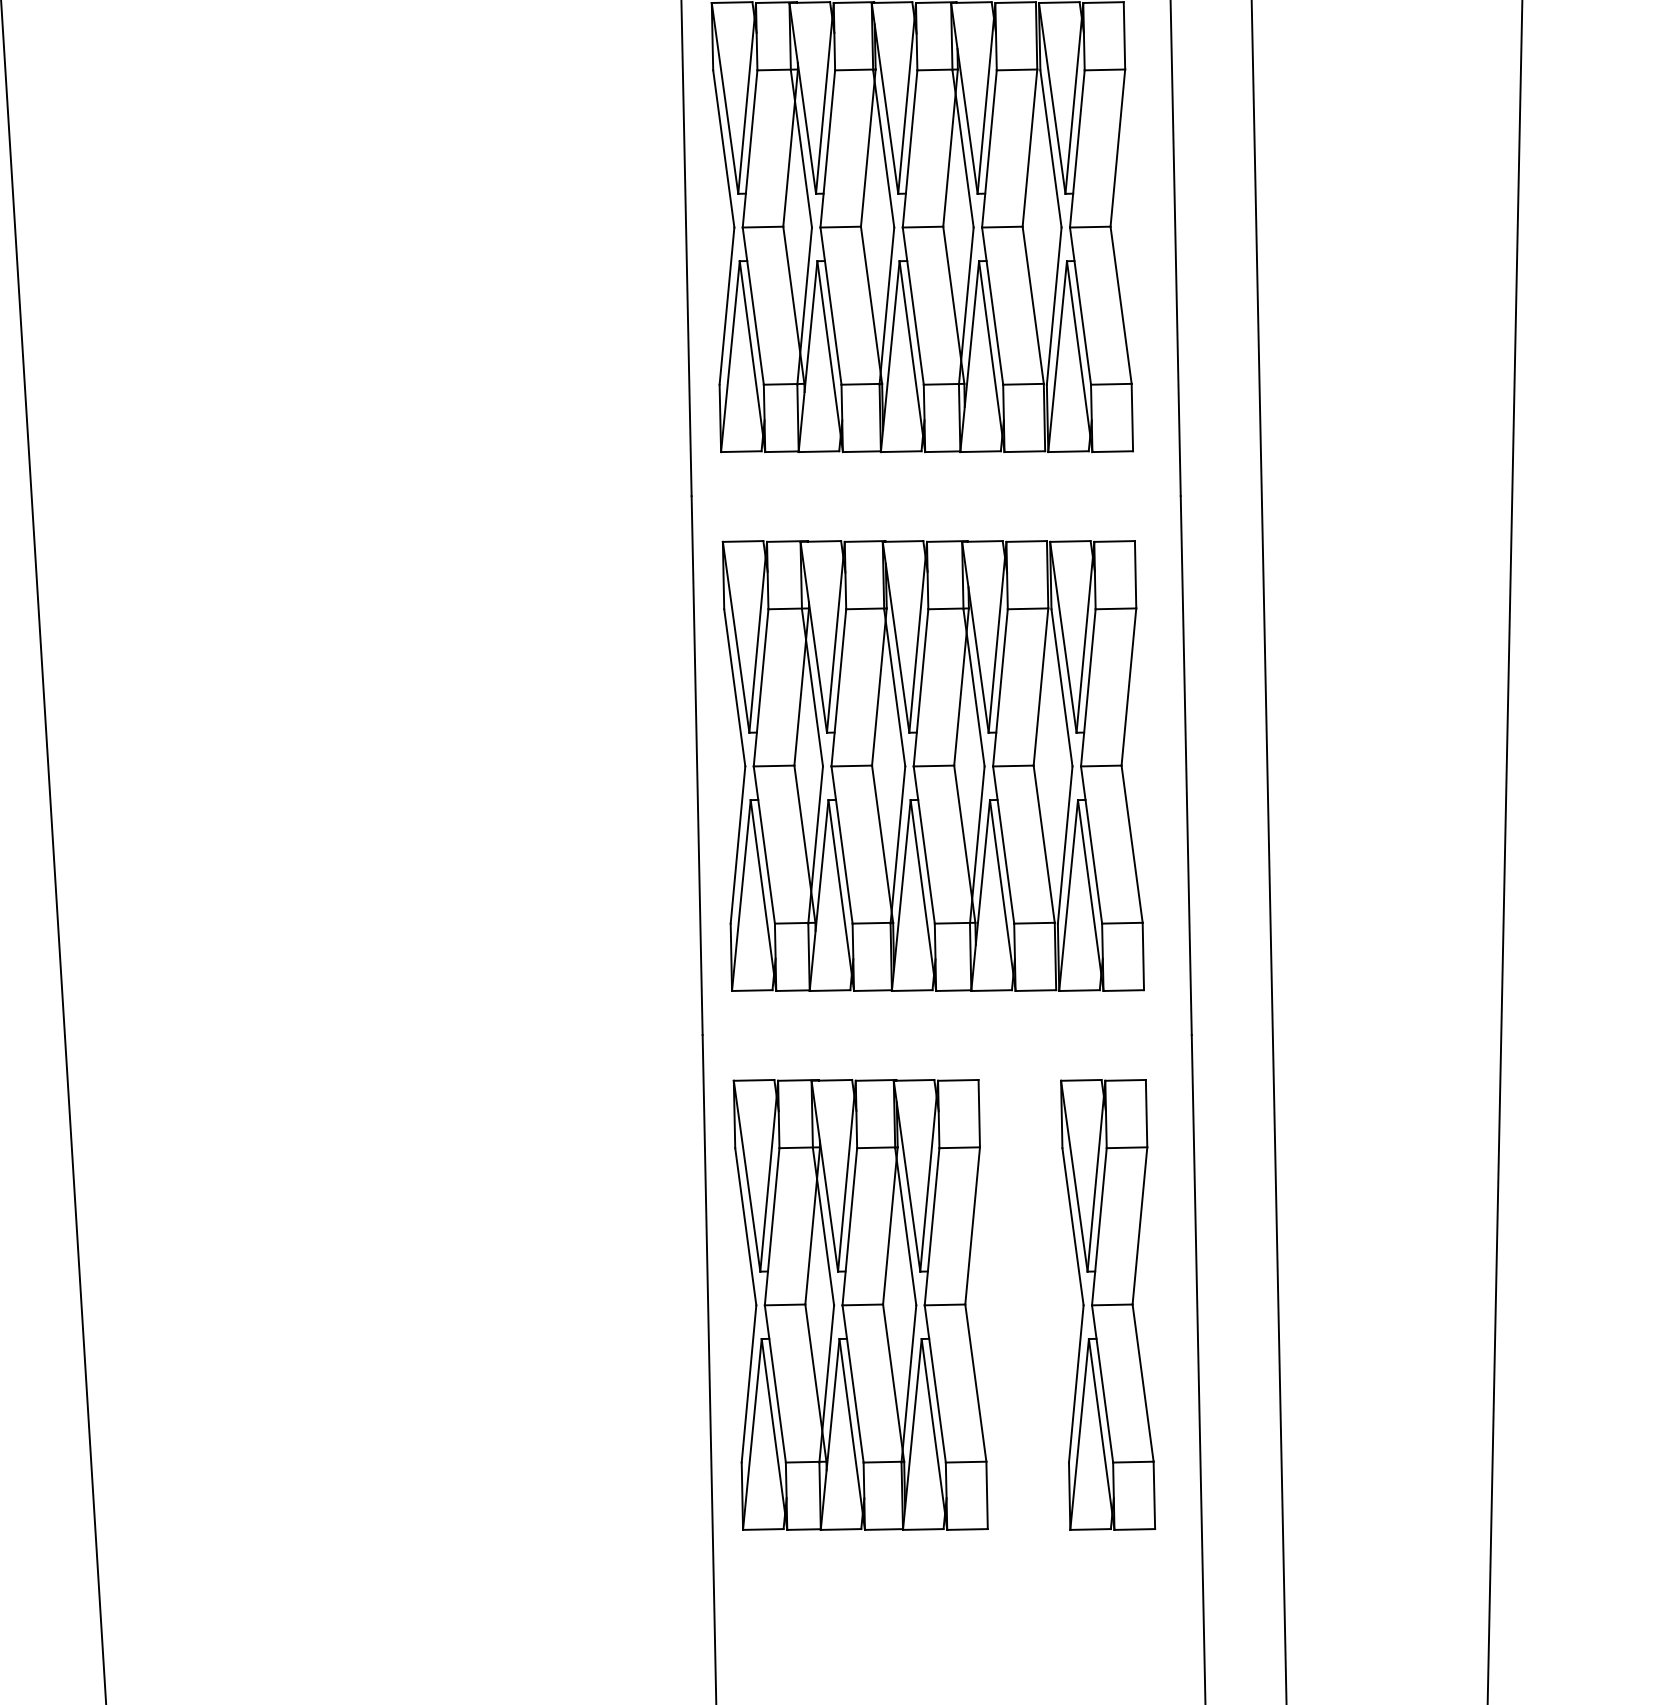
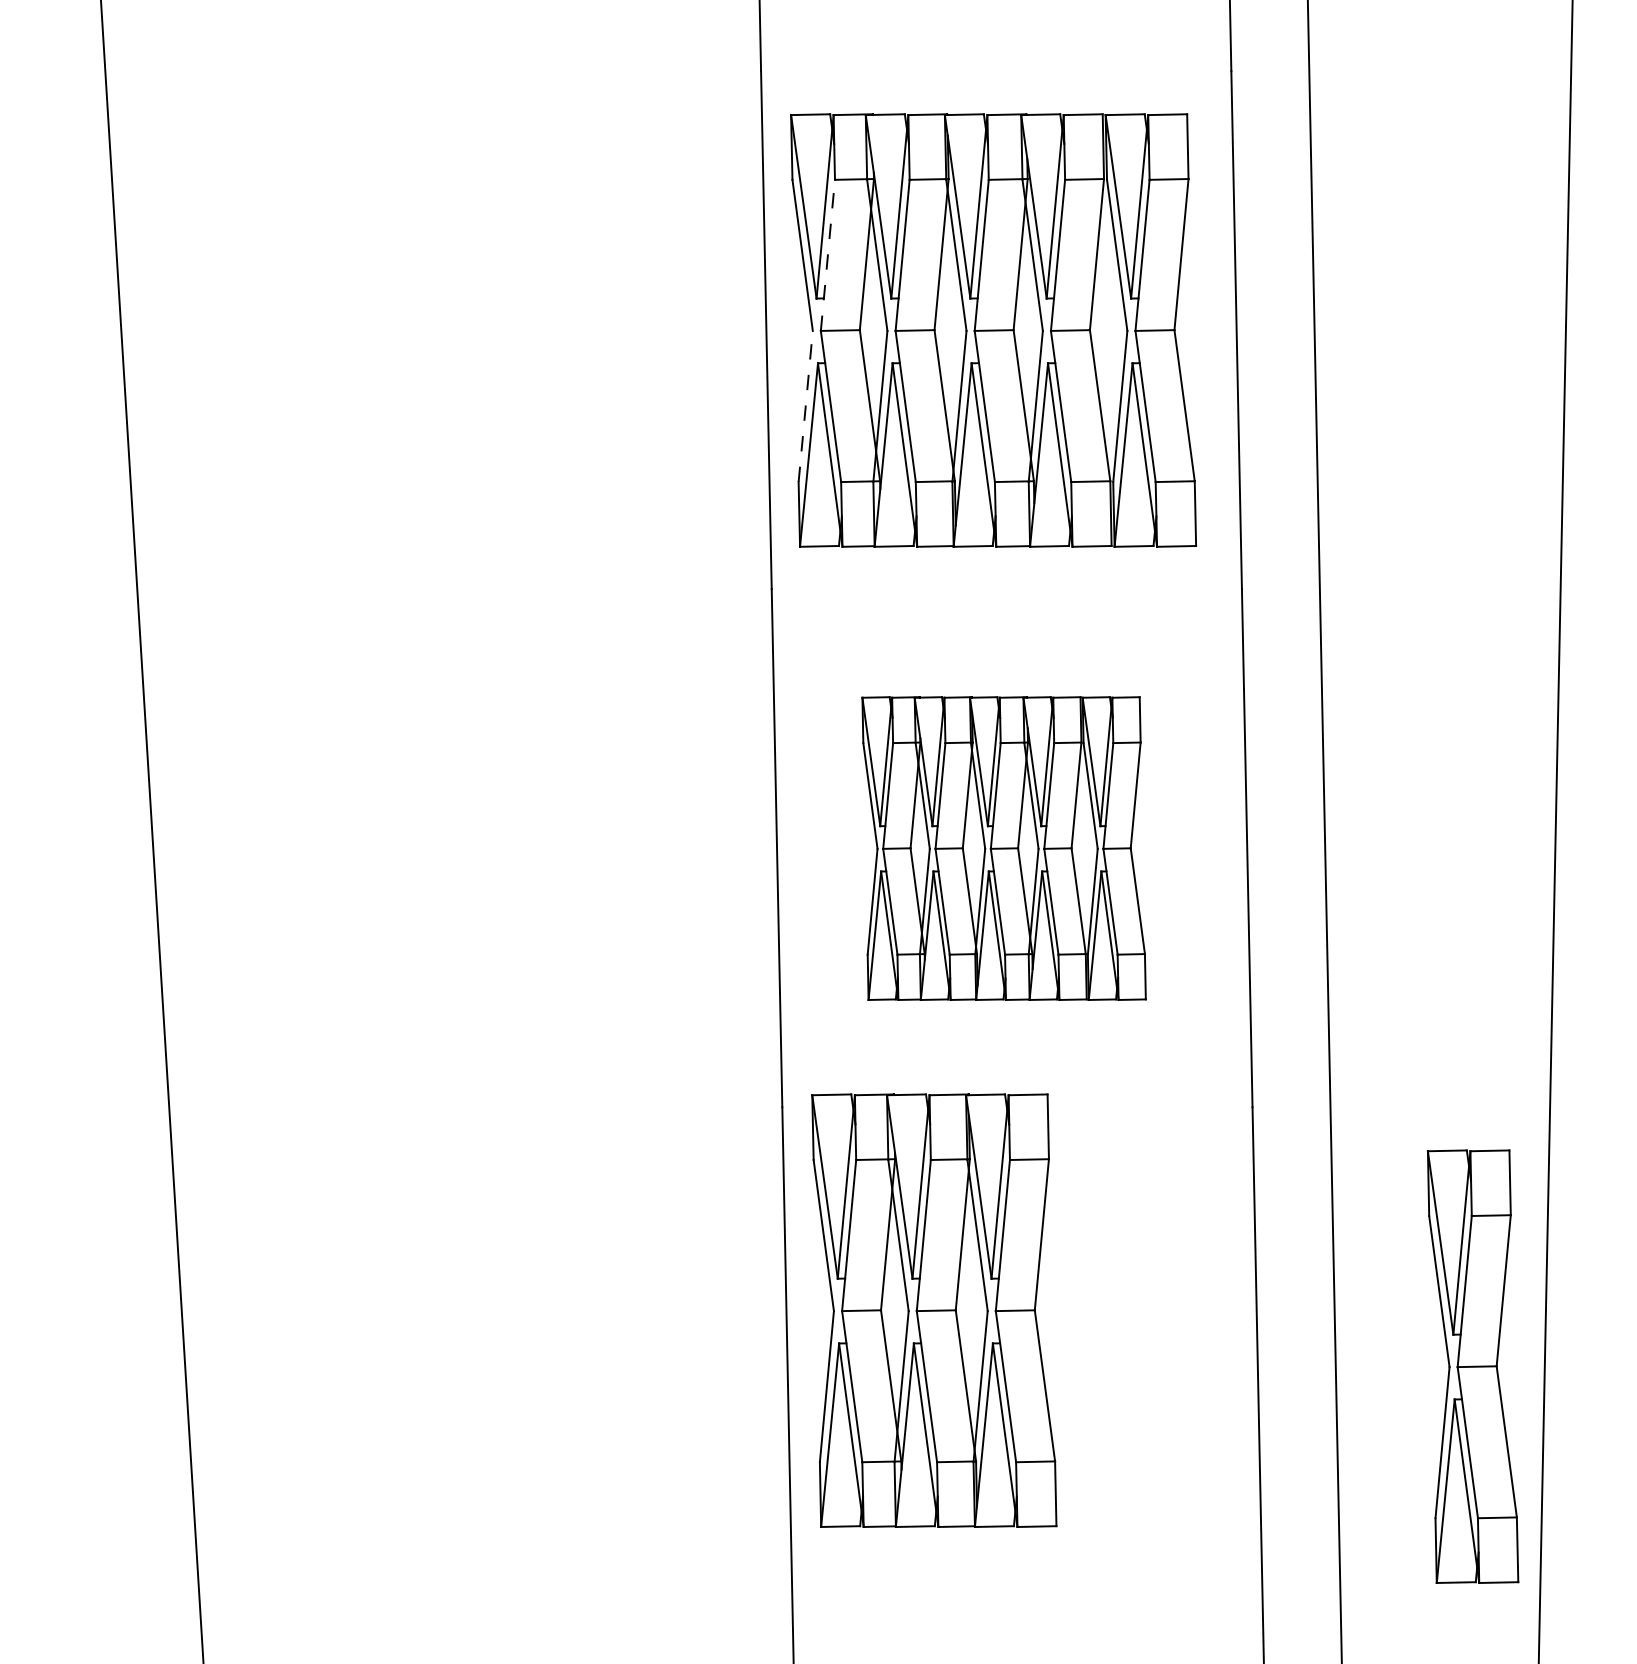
line: (749, 149) -> (827, 255), solid -> dashed
line: (726, 306) -> (805, 406), solid -> dashed
part: (932, 765) -> (1003, 848), size x0.7
part: (860, 1304) -> (934, 1310), moved
part: (1107, 1304) -> (1472, 1366), moved

